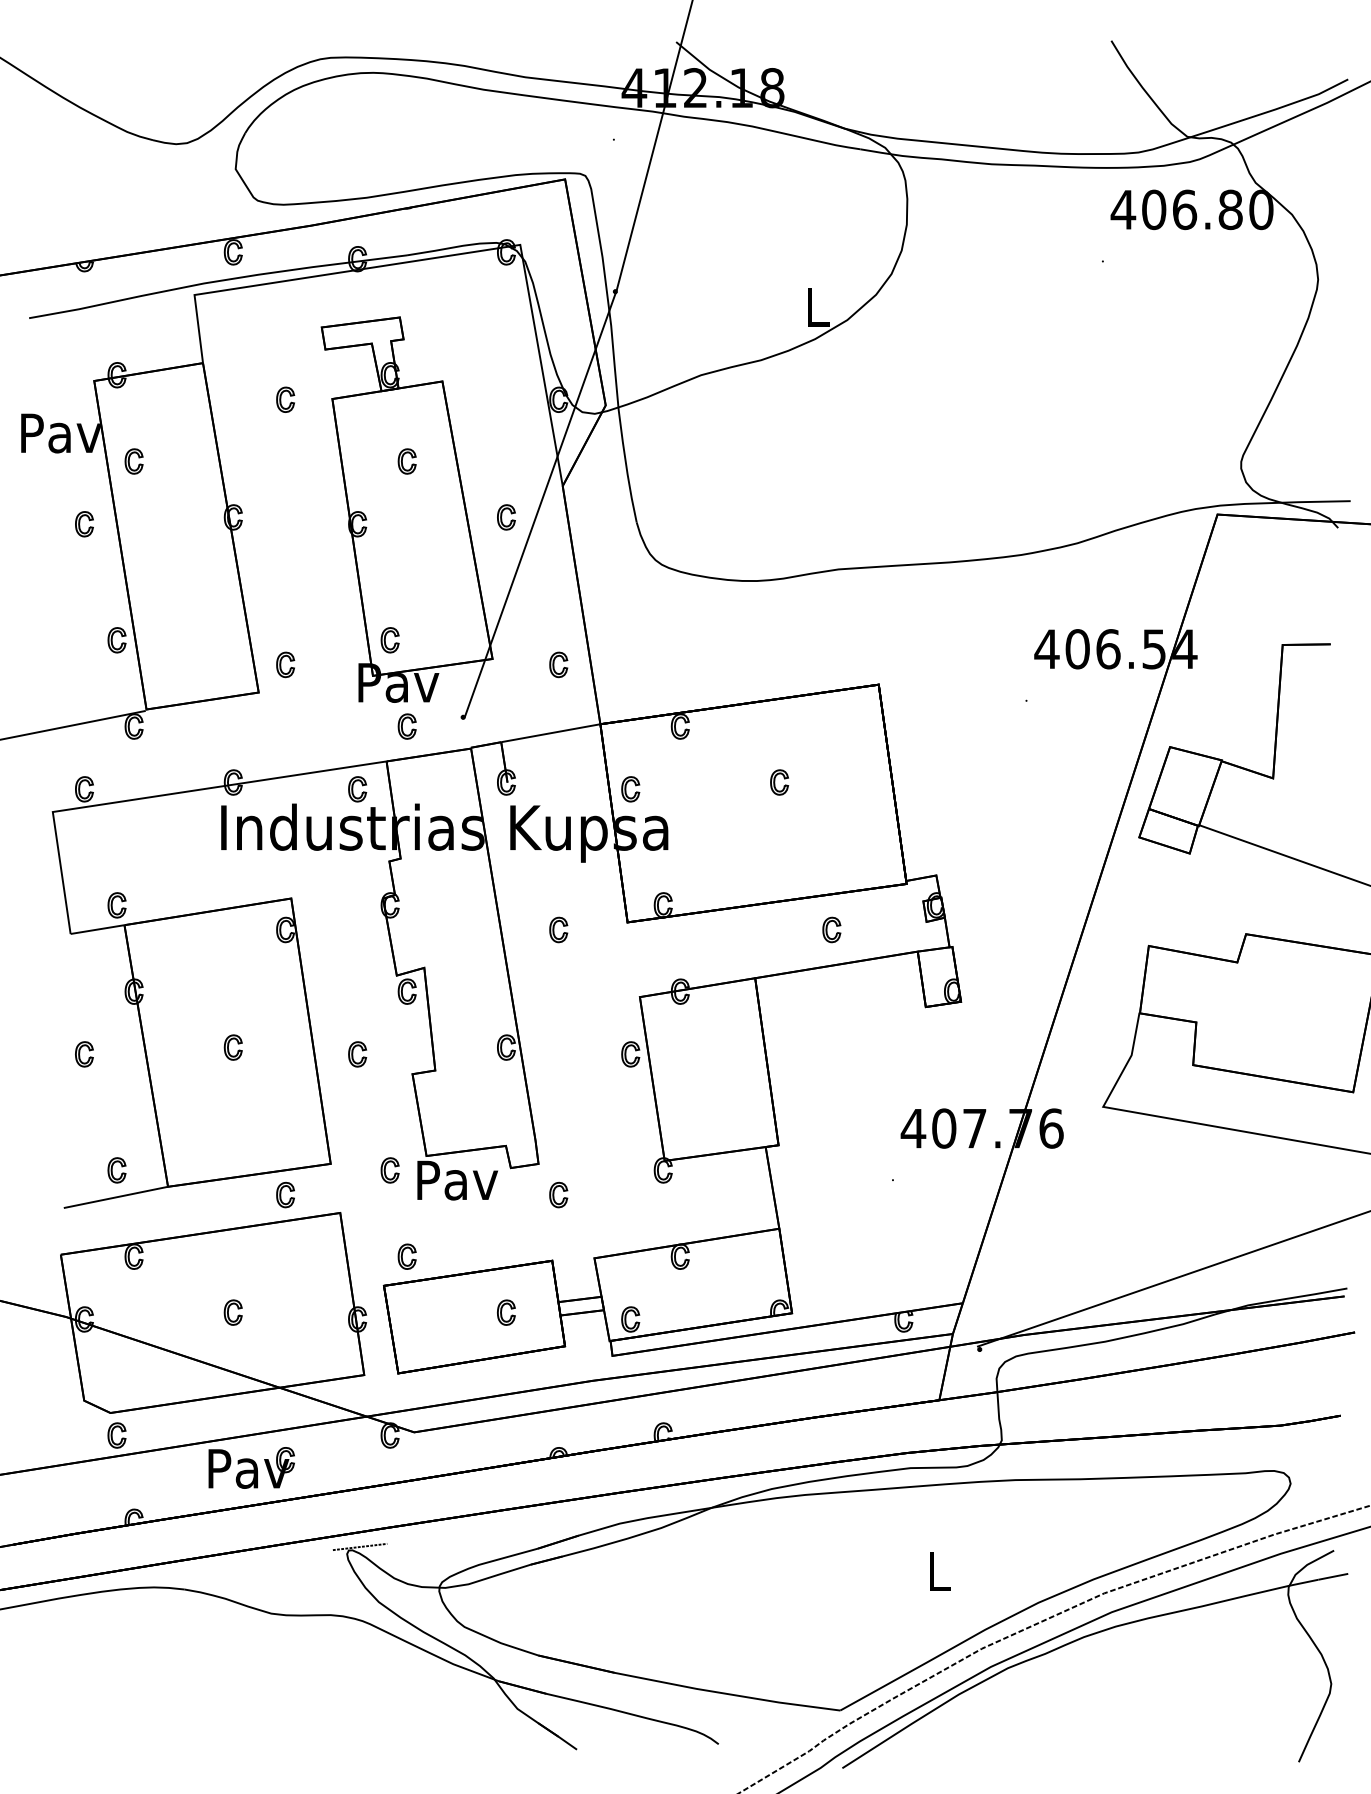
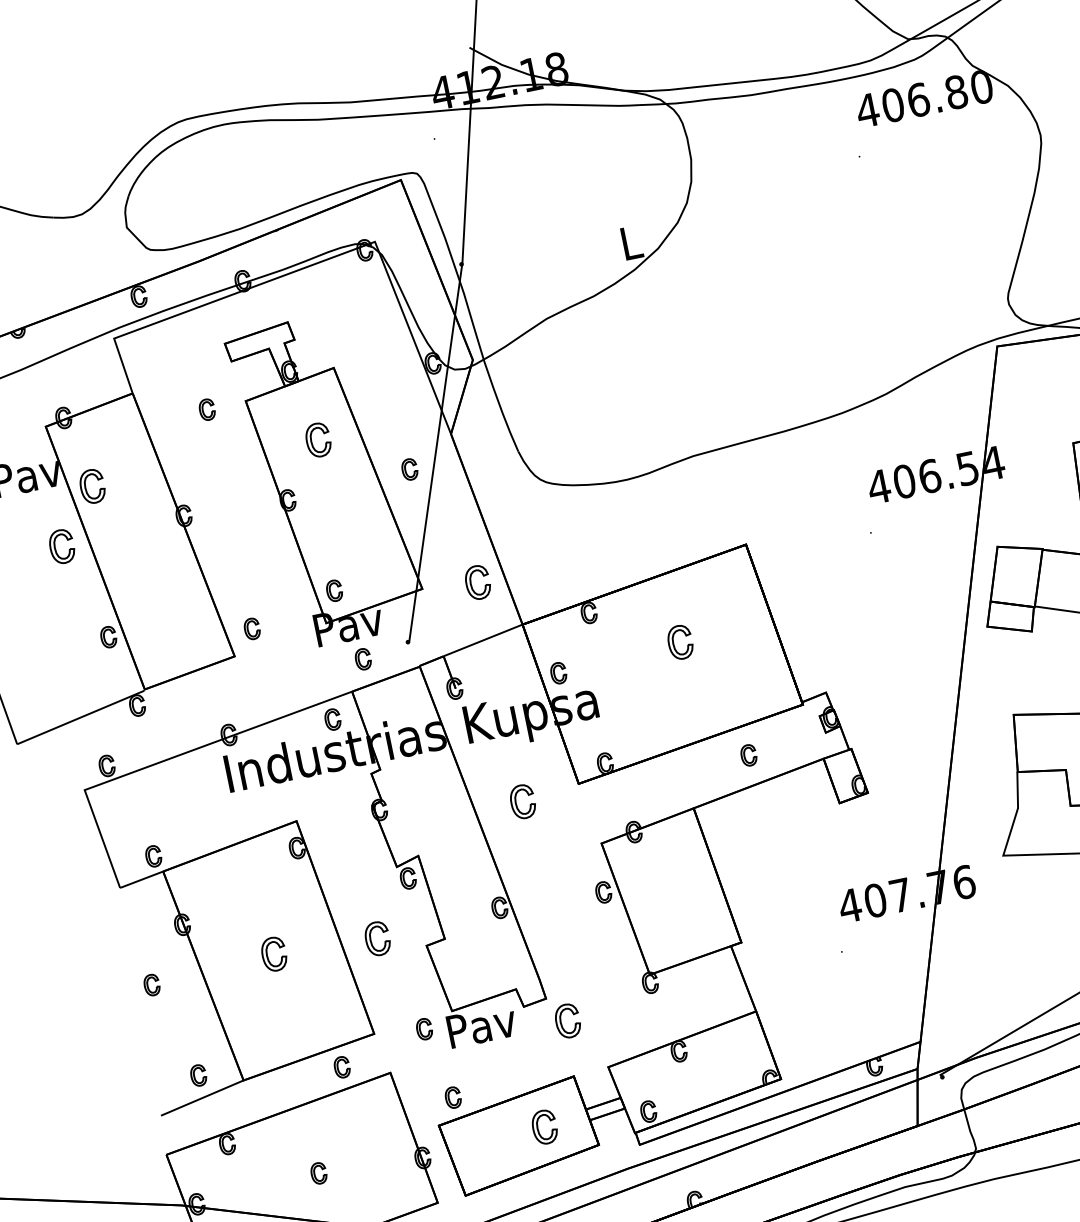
part: (133, 461) -> (91, 486), size x1.6
part: (406, 461) -> (317, 440), size x1.6
part: (84, 524) -> (62, 547), size x1.6
part: (558, 664) -> (477, 582), size x1.6
part: (779, 782) -> (680, 642), size x1.6
part: (558, 929) -> (522, 801), size x1.6
part: (232, 1047) -> (273, 954), size x1.6
part: (357, 1054) -> (377, 938), size x1.6
part: (558, 1194) -> (567, 1020), size x1.6
part: (506, 1312) -> (544, 1126), size x1.6

